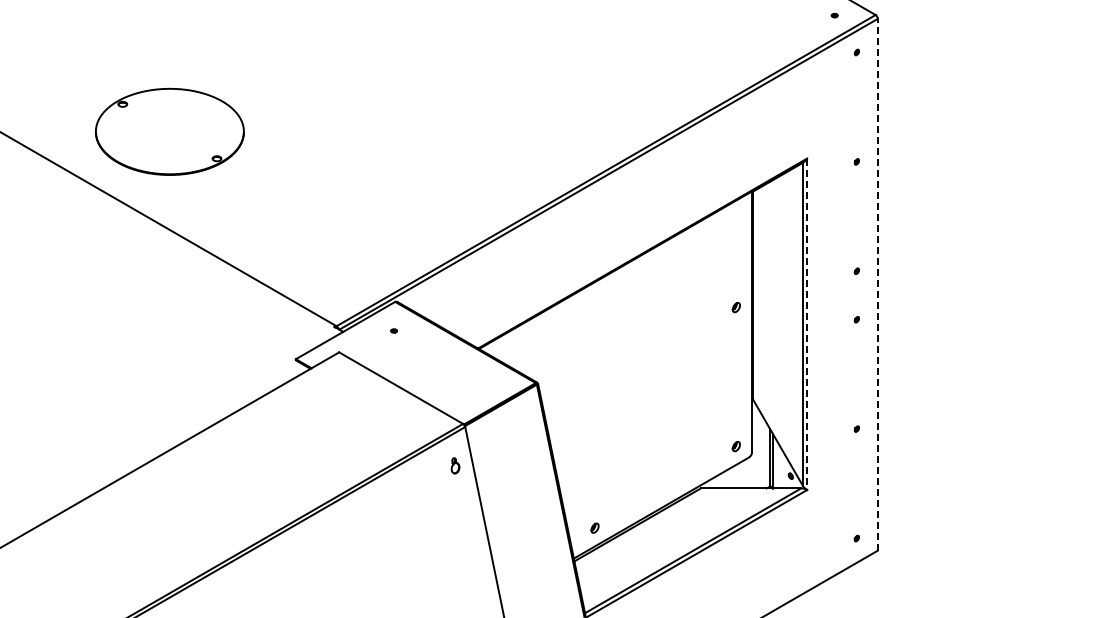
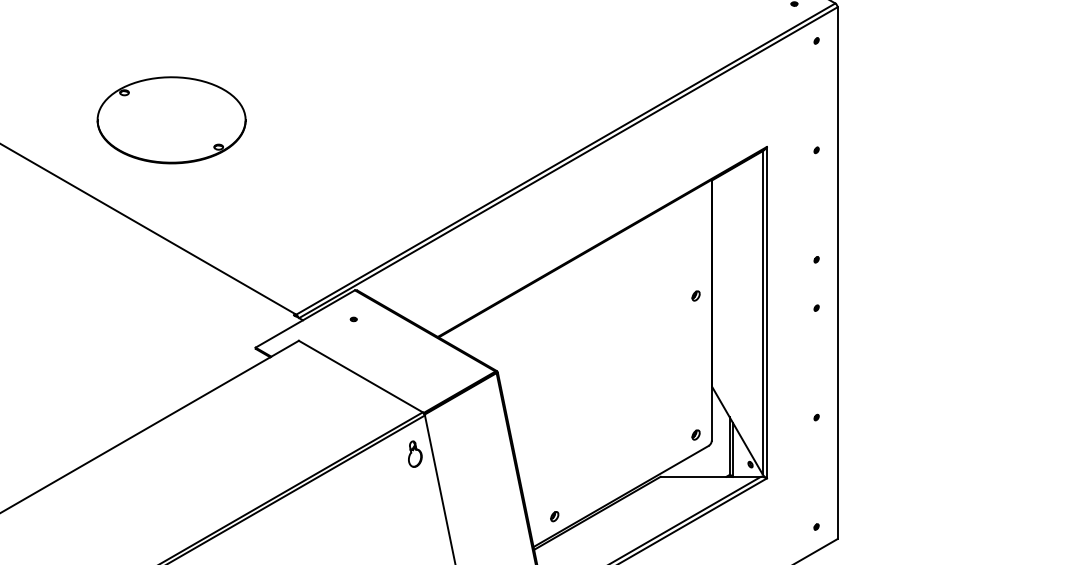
part: (169, 131) -> (171, 119), moved
line: (877, 284) -> (837, 272), dashed -> solid
line: (807, 324) -> (767, 312), dashed -> solid
part: (455, 465) -> (415, 453), size x1.67

